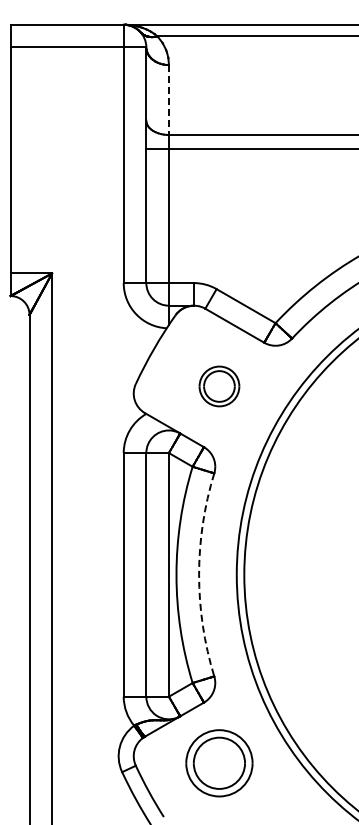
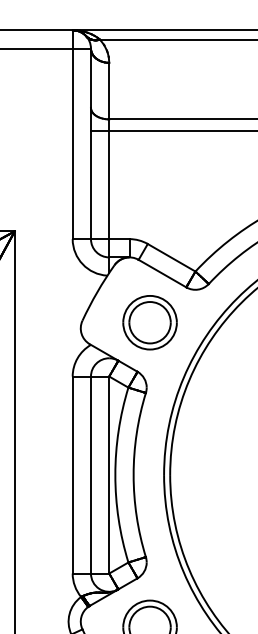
line: (168, 100) -> (108, 91), dashed -> solid
part: (219, 386) -> (150, 322), size x1.67
arc: (199, 574) -> (133, 474), dashed -> solid

